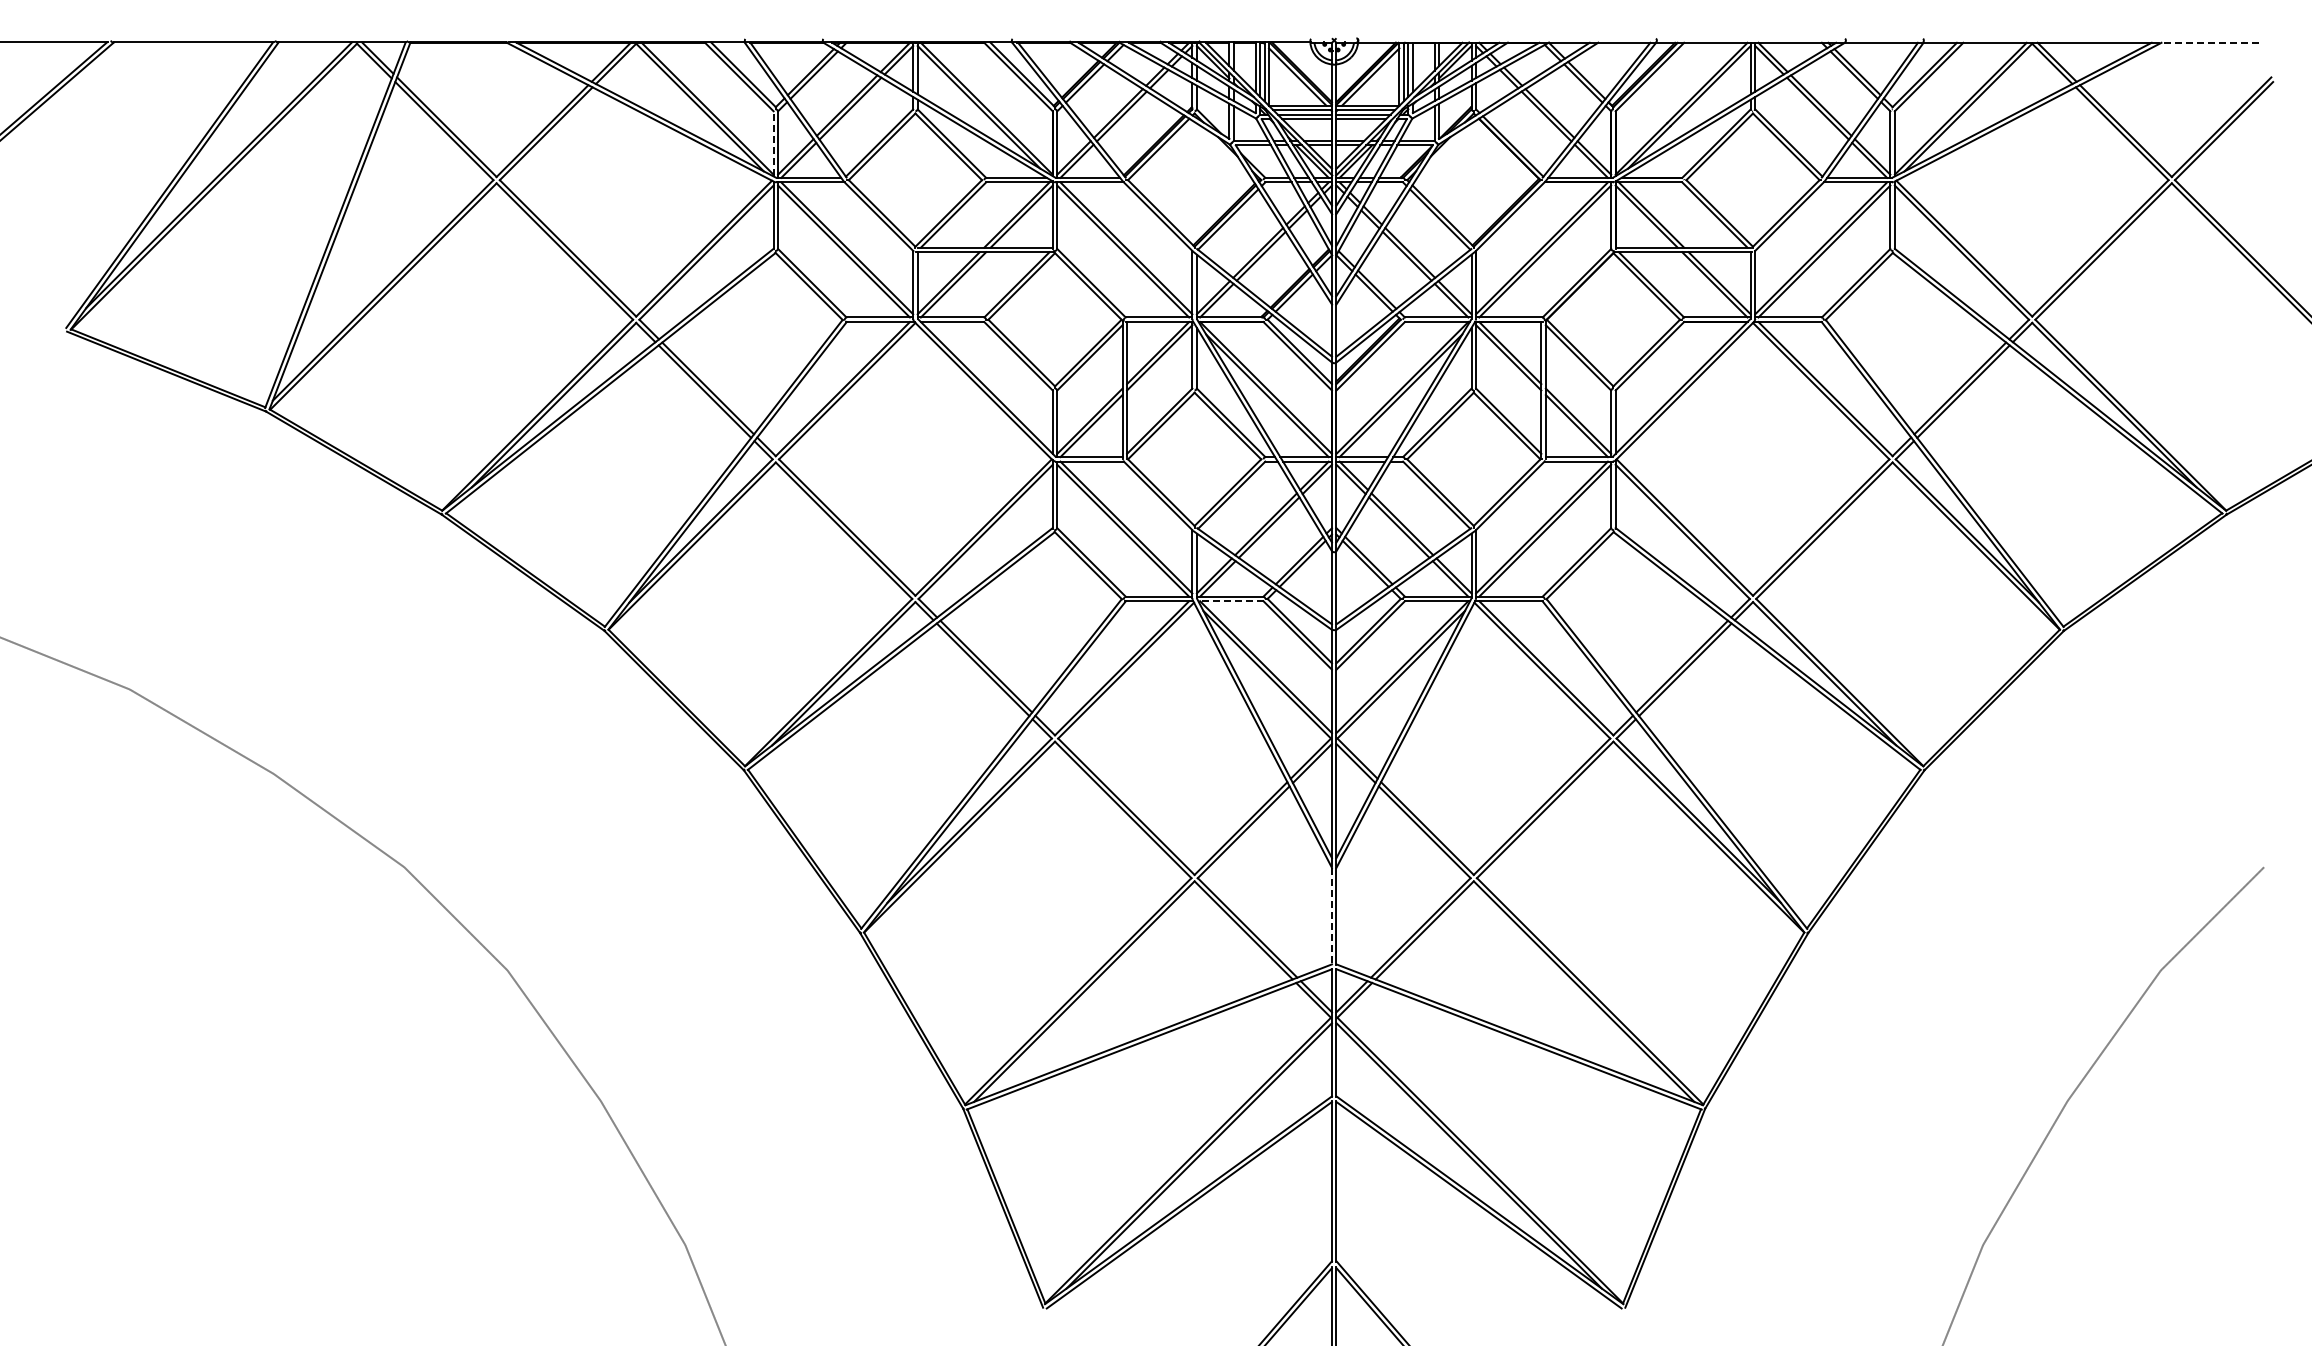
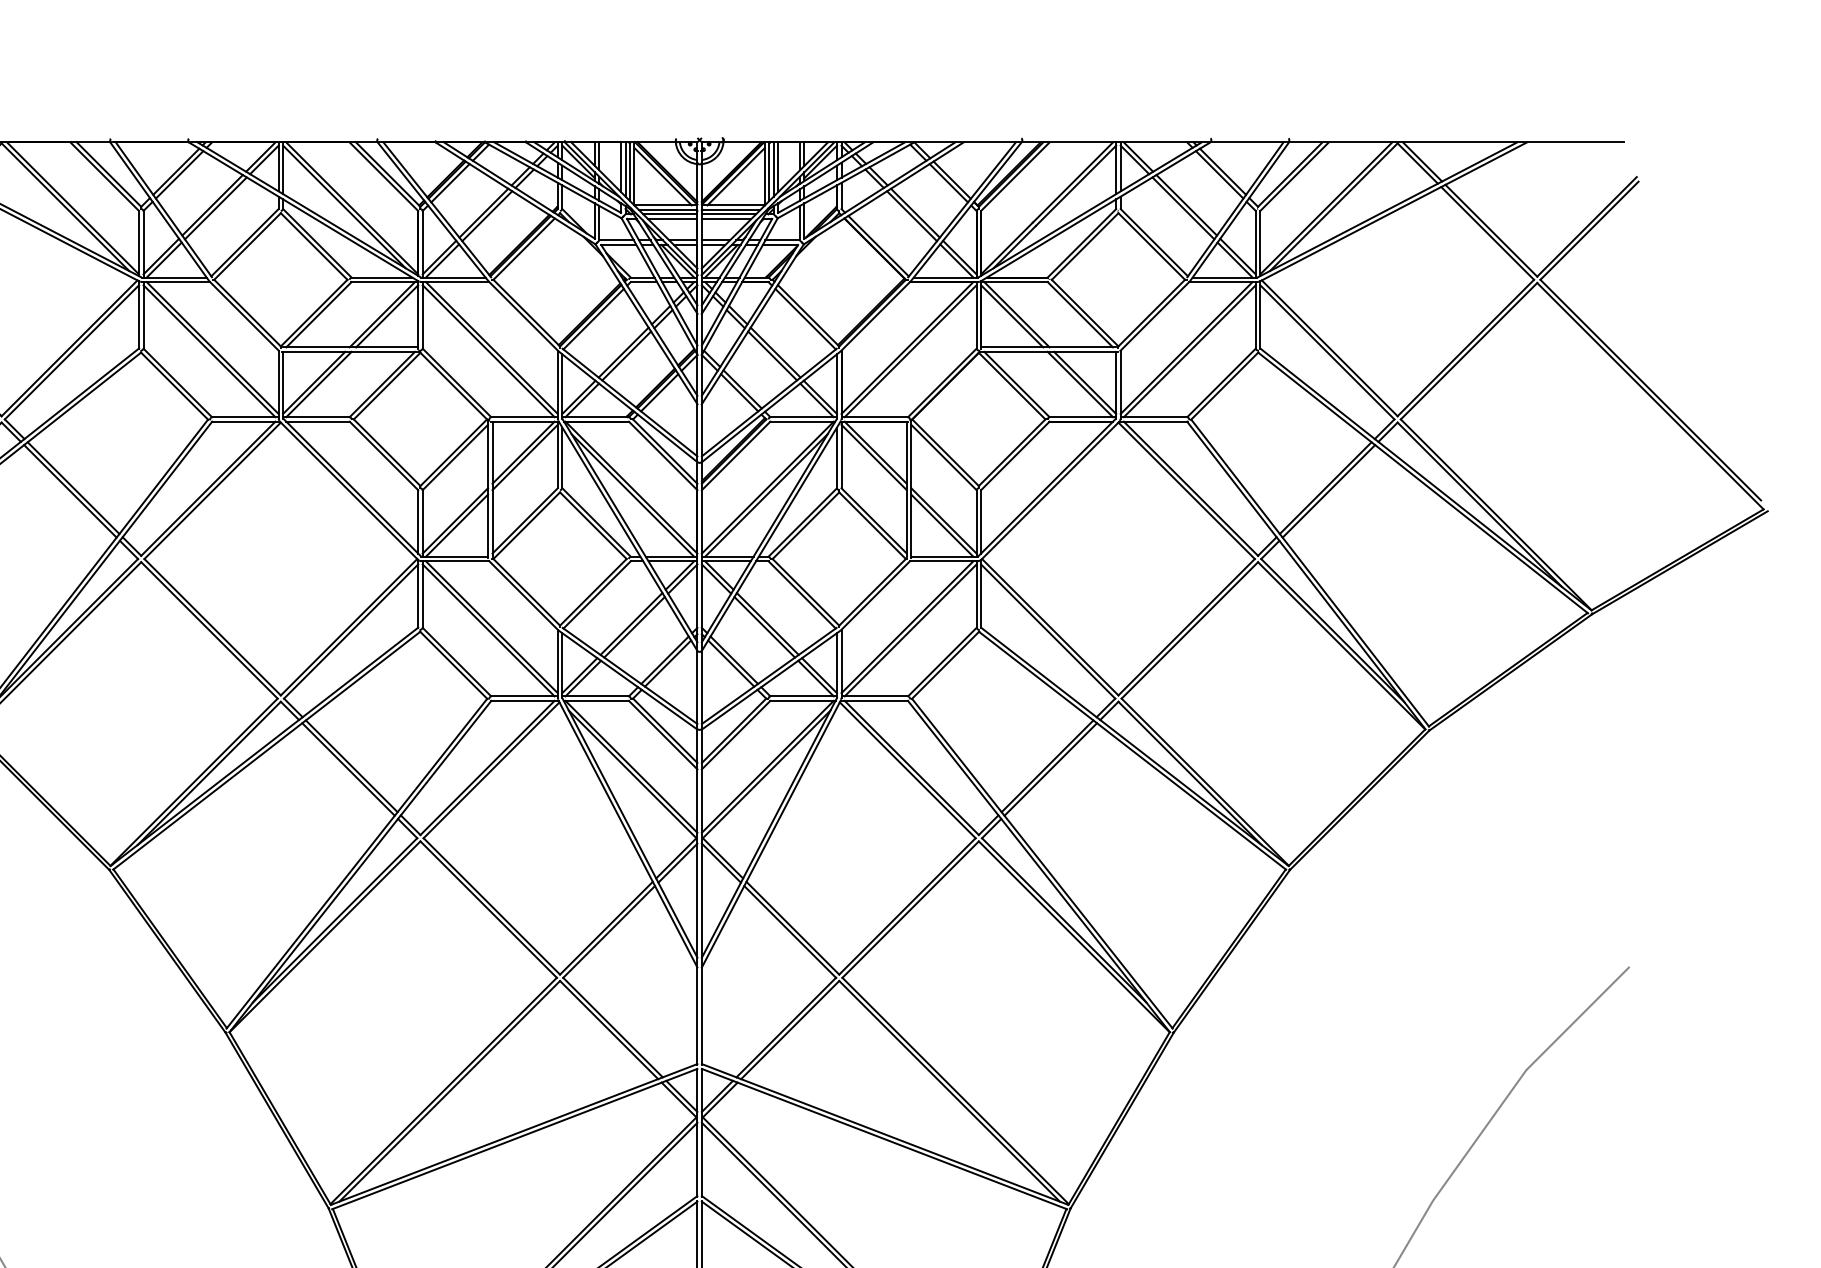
line: (2210, 42) -> (1575, 142), dashed -> solid
line: (773, 143) -> (138, 243), dashed -> solid
line: (1231, 601) -> (596, 701), dashed -> solid
line: (1331, 916) -> (696, 1016), dashed -> solid

